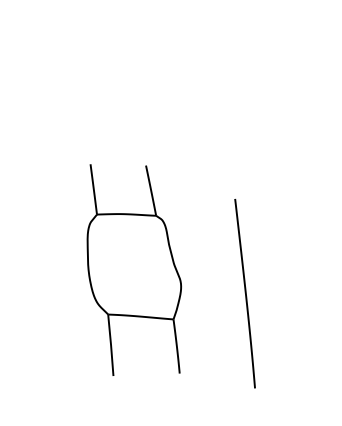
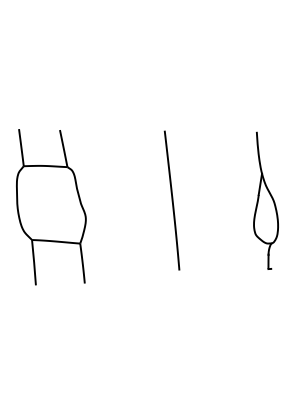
part: (134, 270) -> (51, 207), moved

